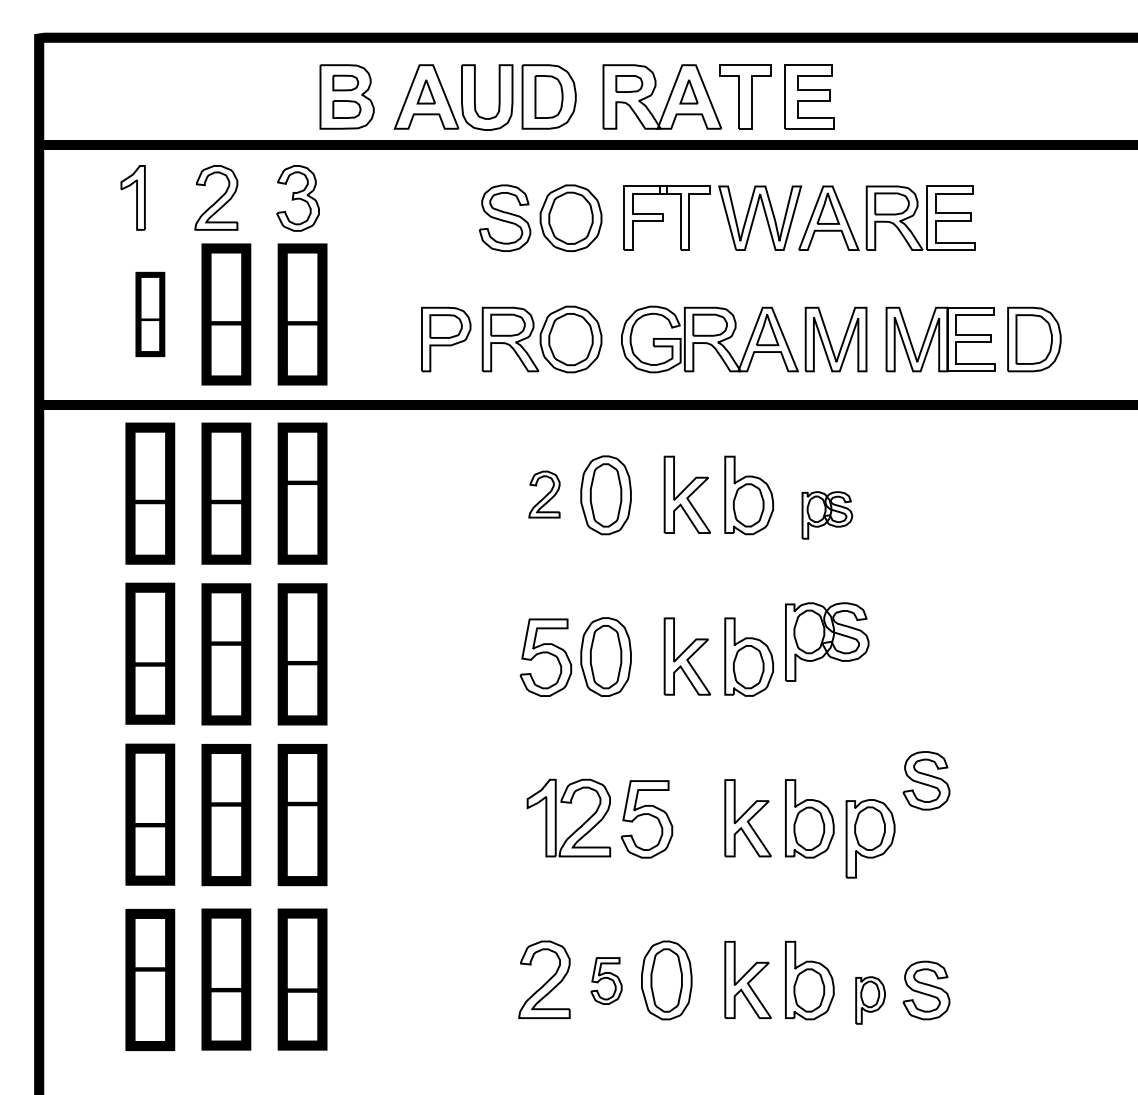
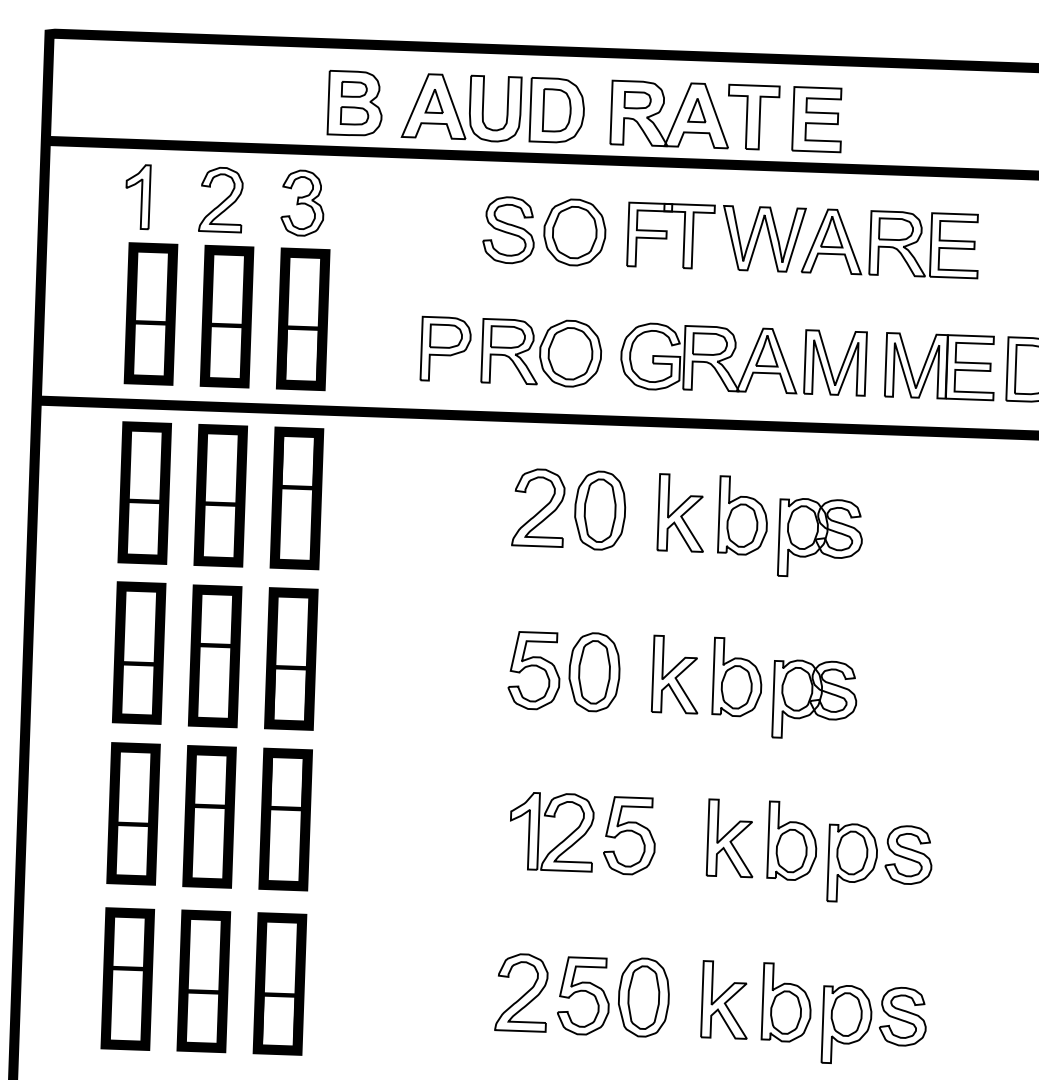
part: (150, 314) -> (151, 314), size x1.67
part: (544, 494) -> (538, 507), size x1.67
part: (827, 515) -> (820, 538), size x1.67
part: (827, 641) -> (815, 699), moved
part: (926, 780) -> (908, 854), moved
part: (606, 980) -> (583, 995), size x1.67
part: (870, 1000) -> (846, 1024), size x1.67

